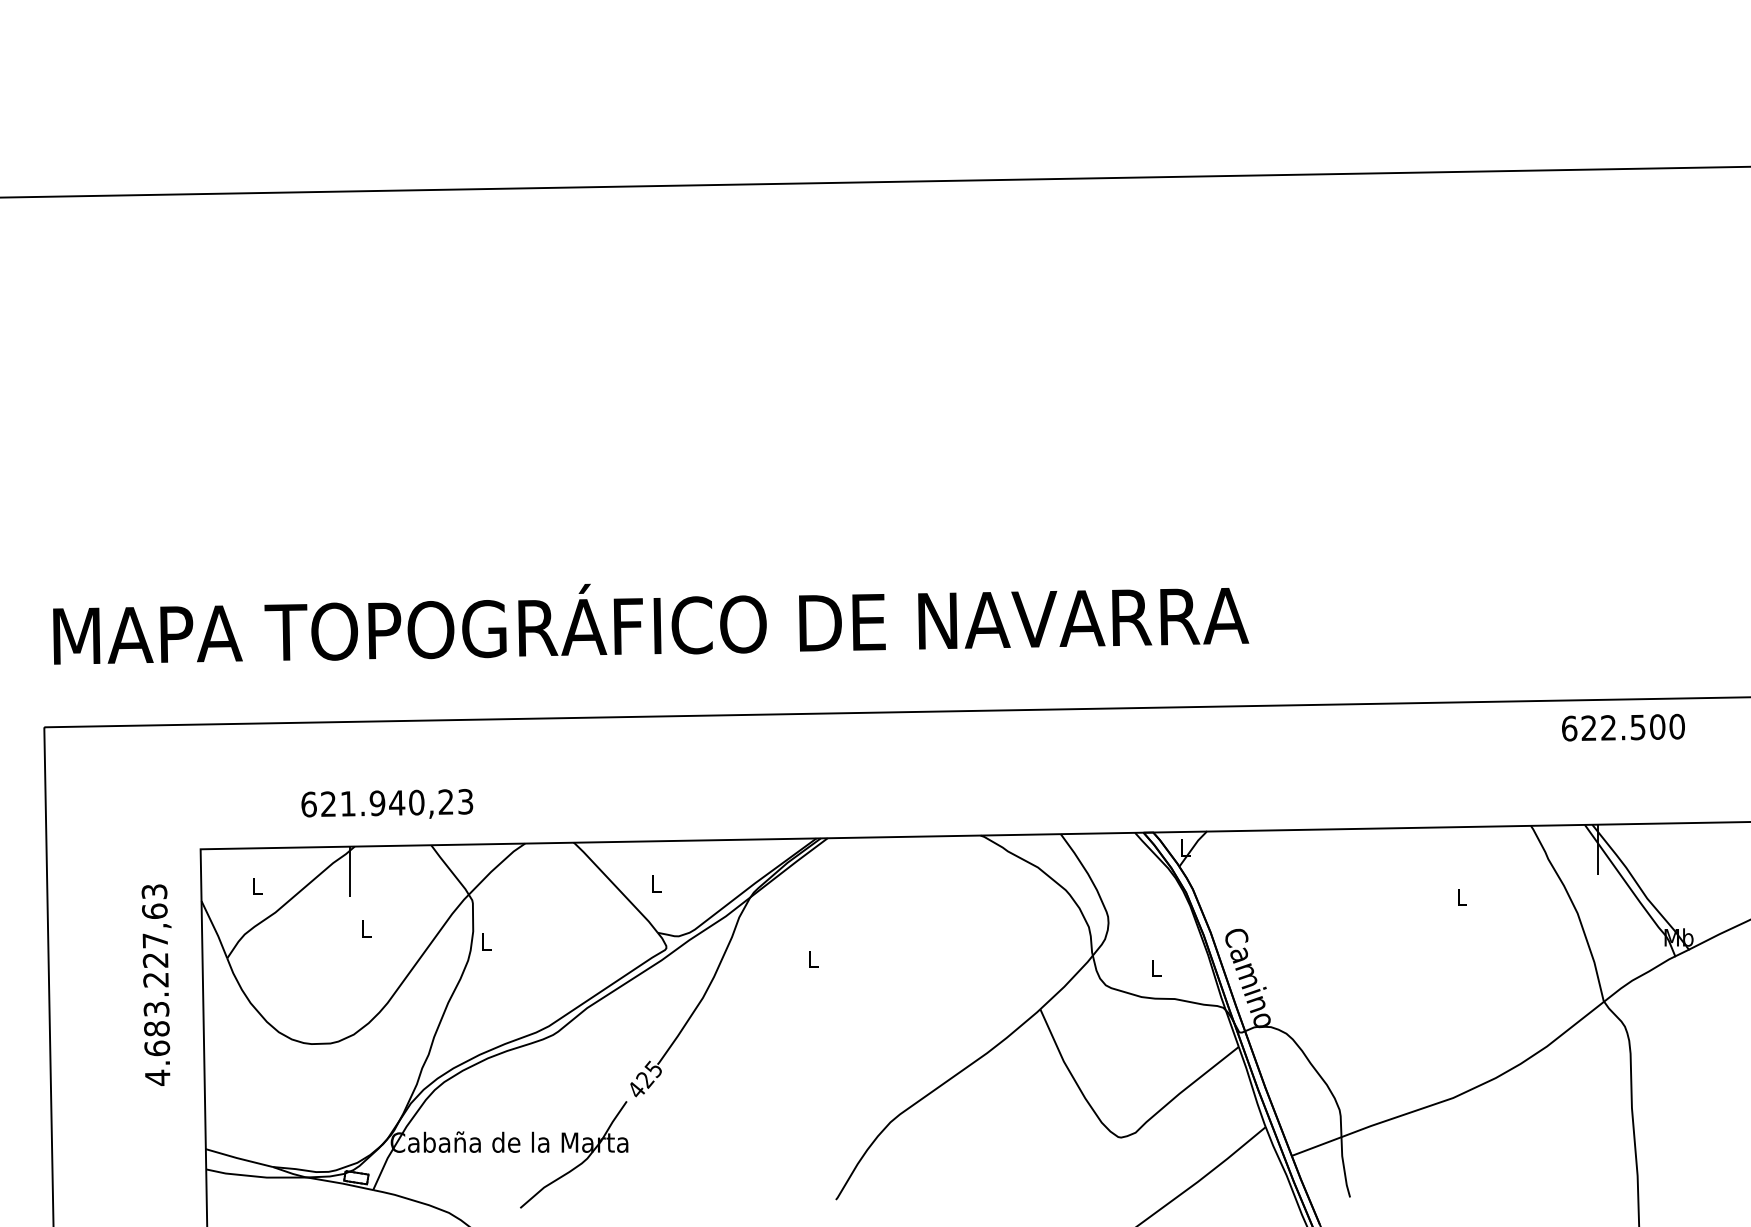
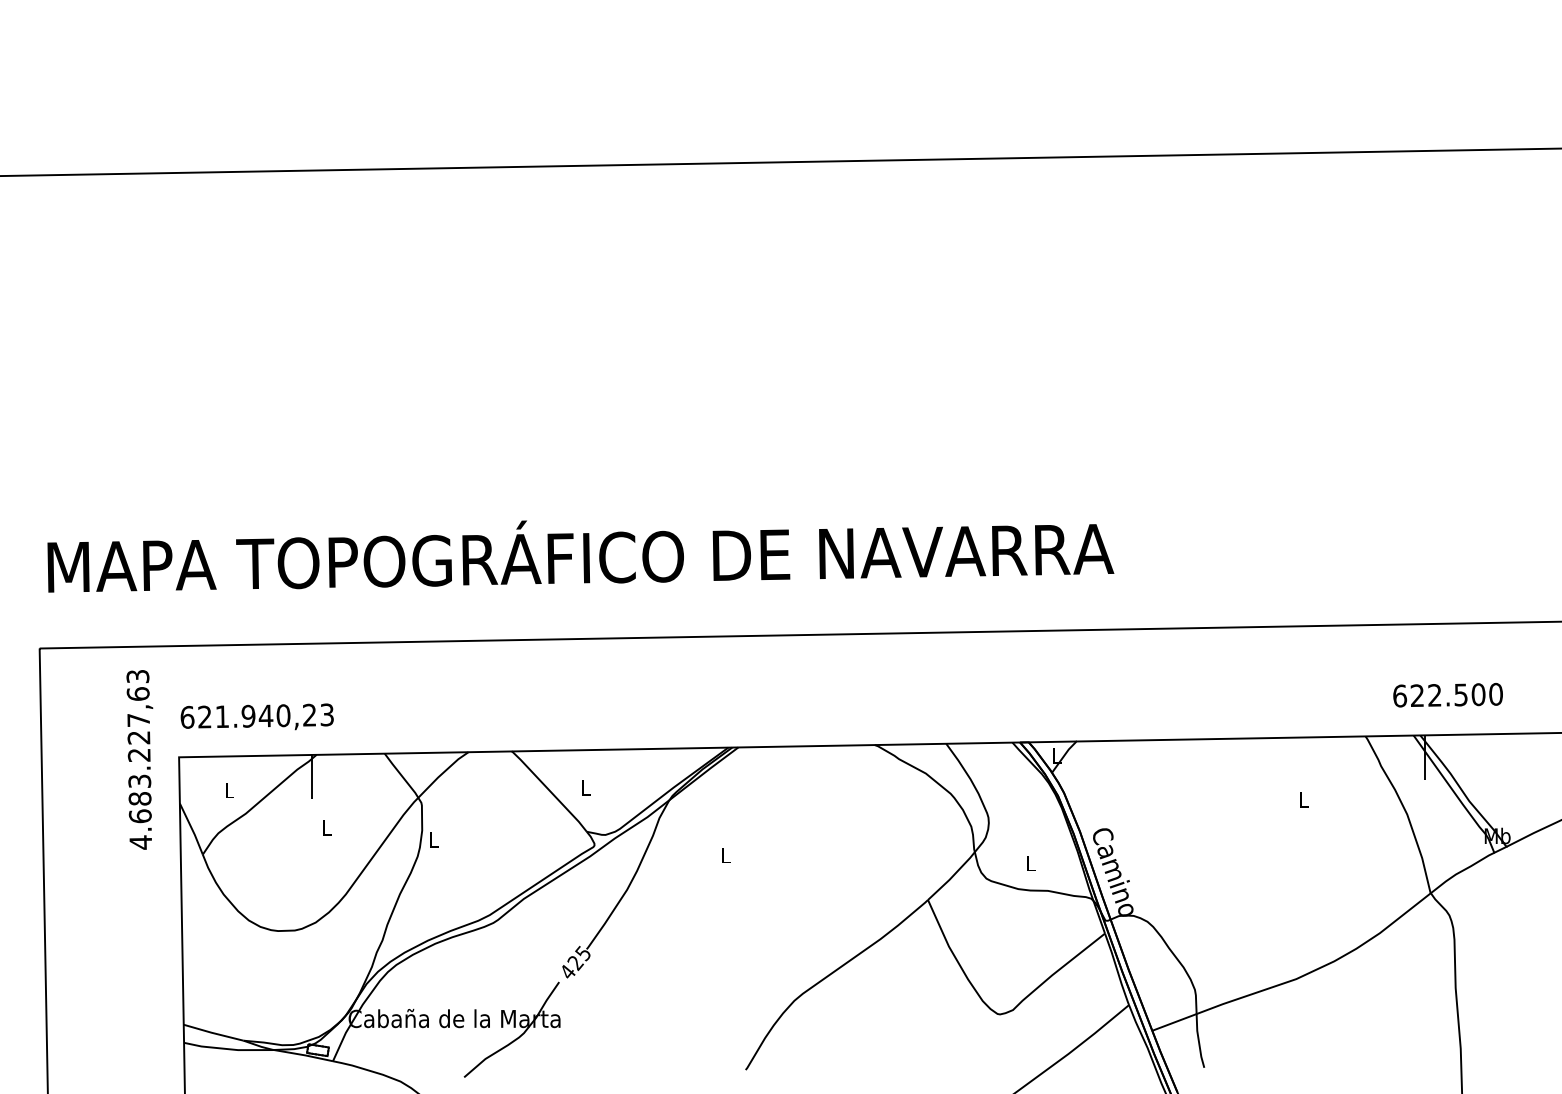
text: (1623, 727) -> (1448, 695), moved
text: (387, 803) -> (257, 716), moved
text: (156, 984) -> (139, 759), moved

